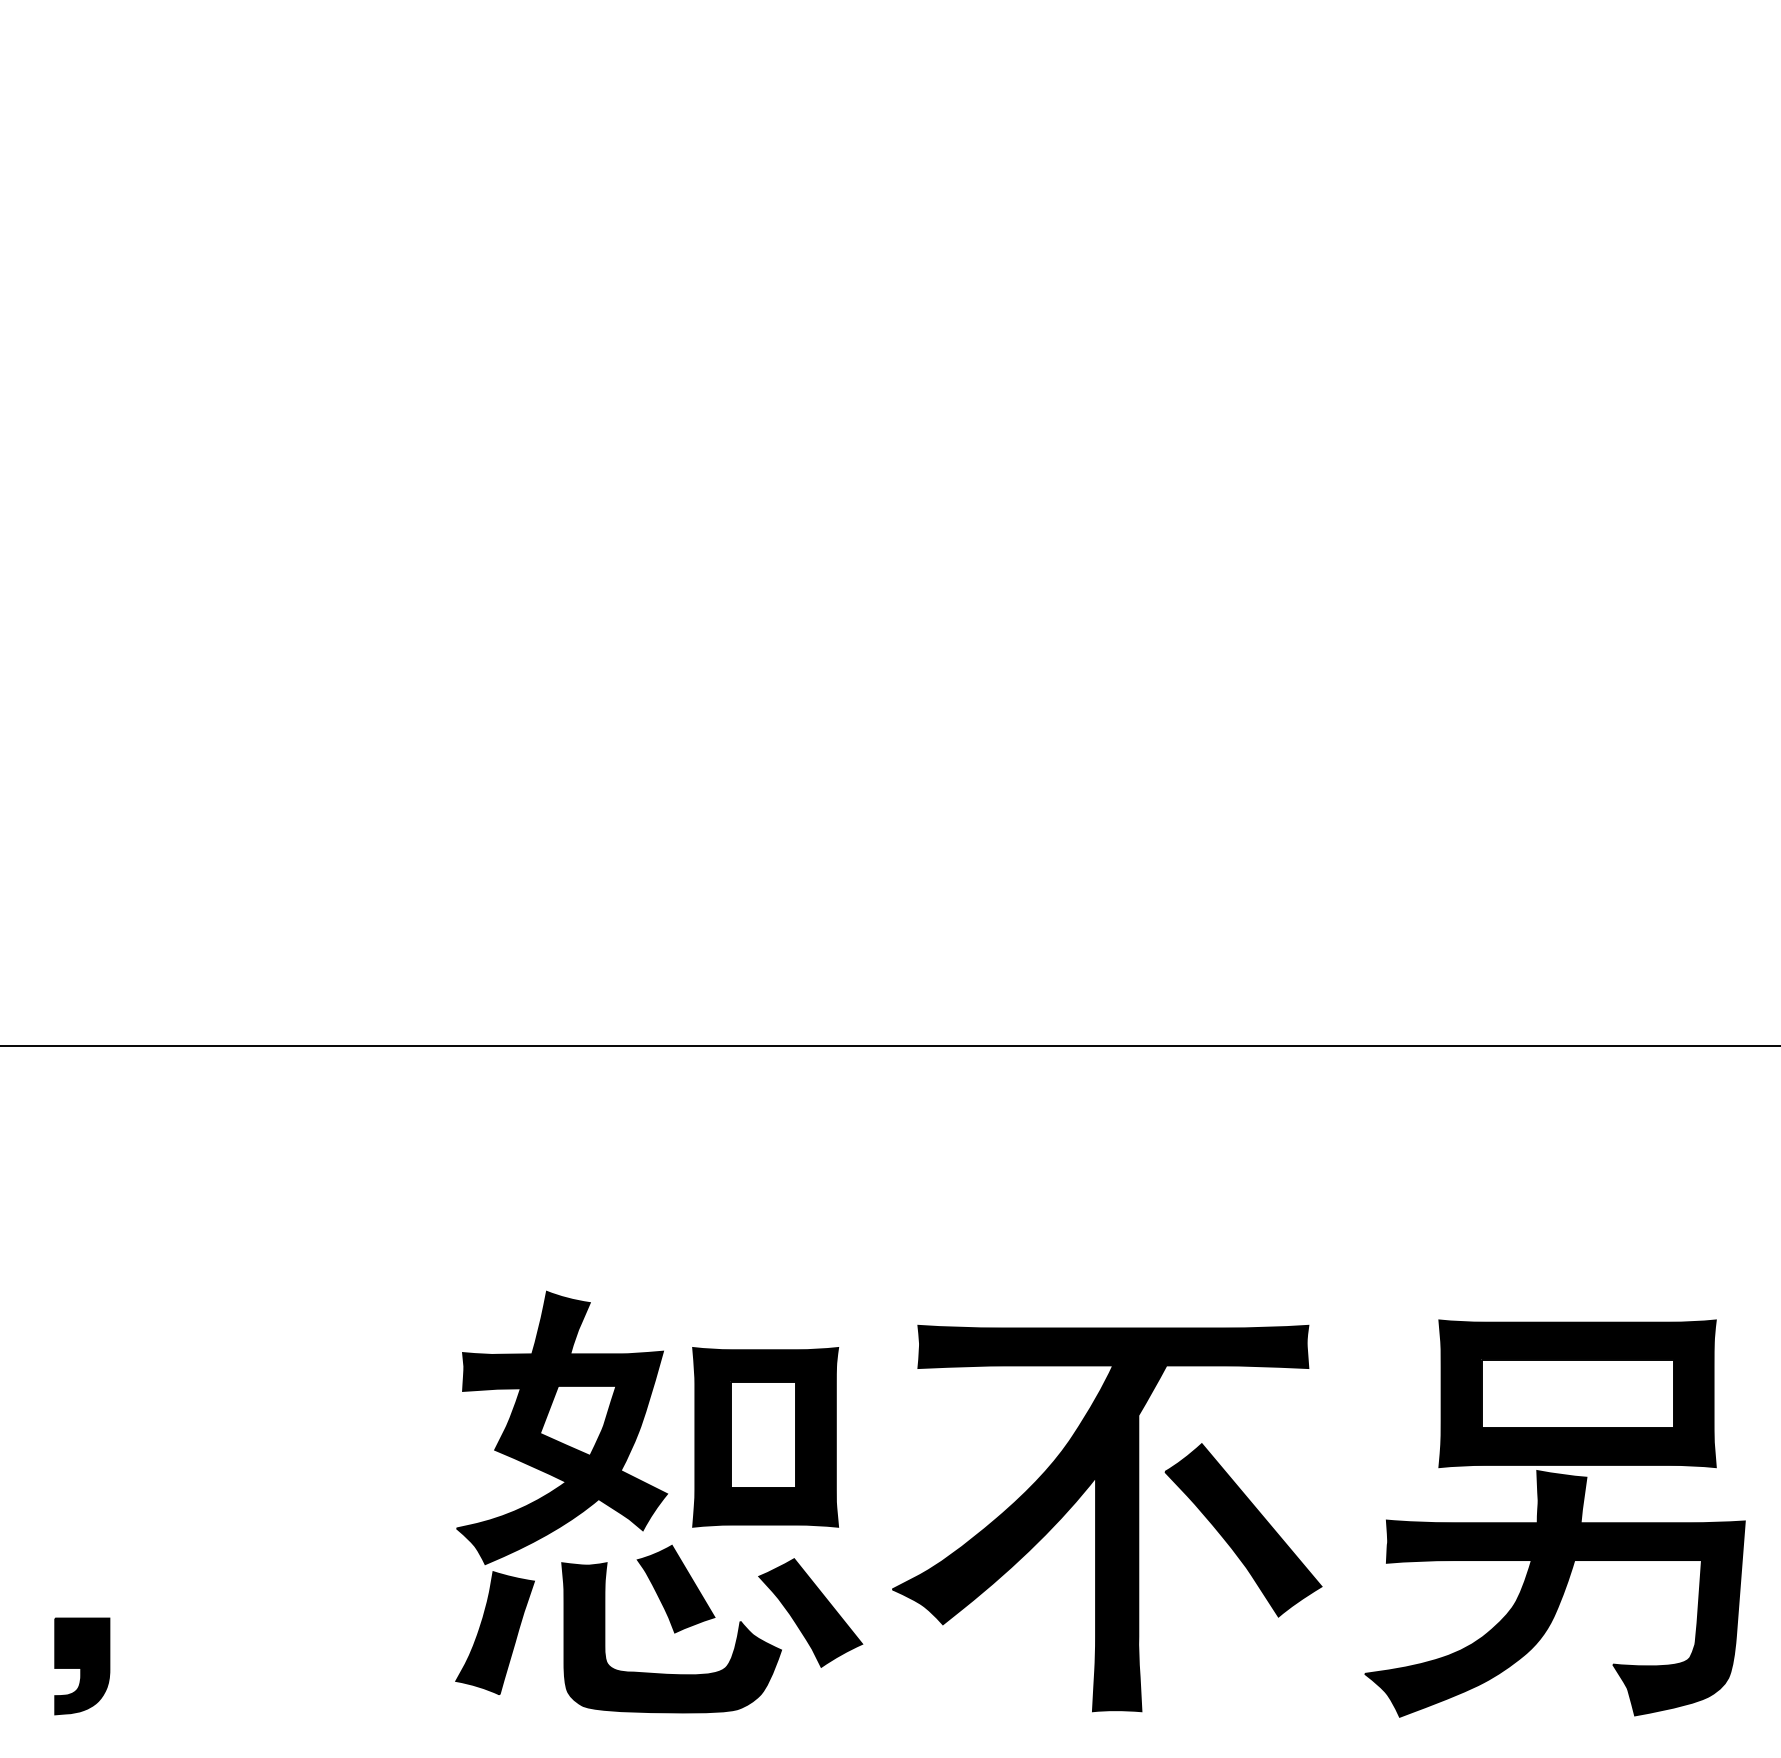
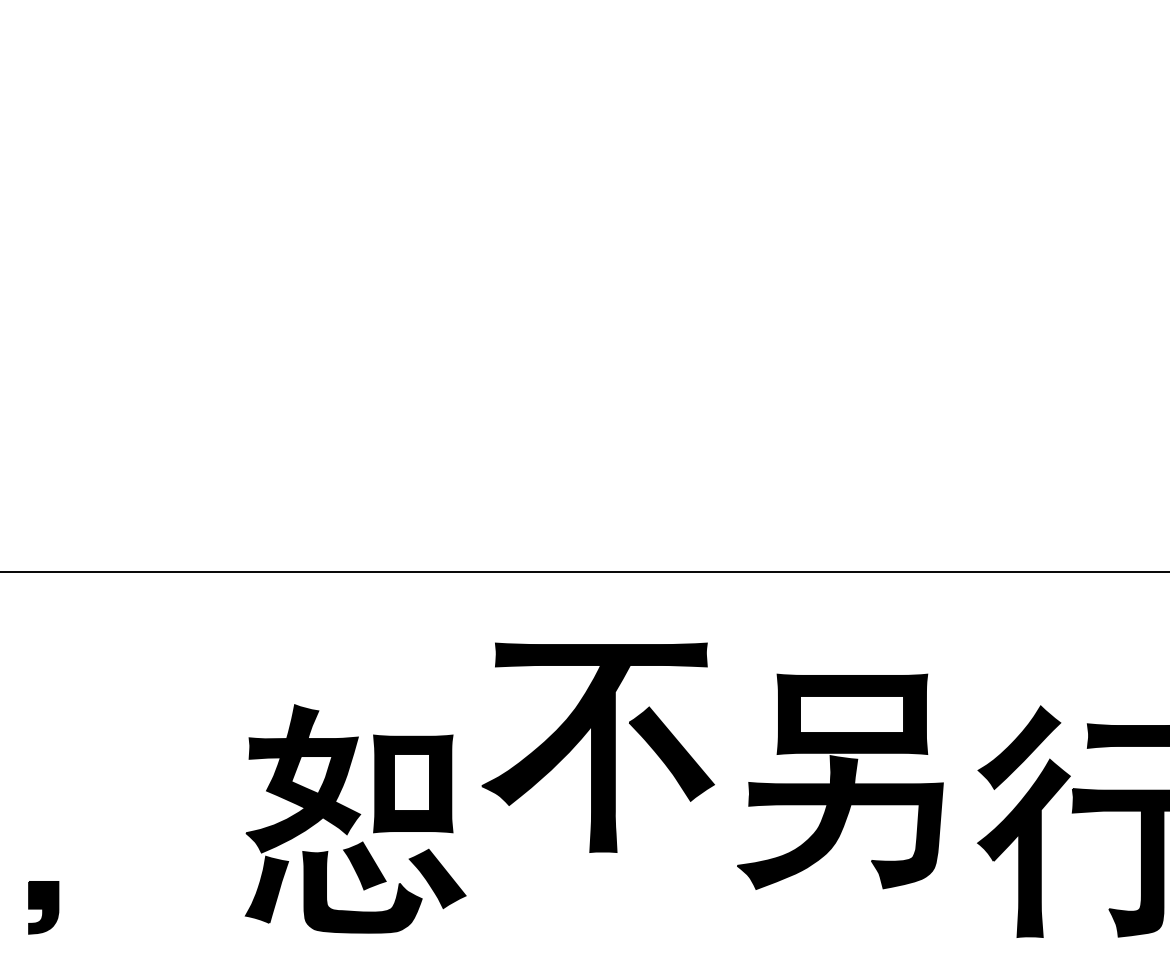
part: (1106, 1517) -> (597, 747), moved
part: (1555, 1517) -> (840, 781), moved

